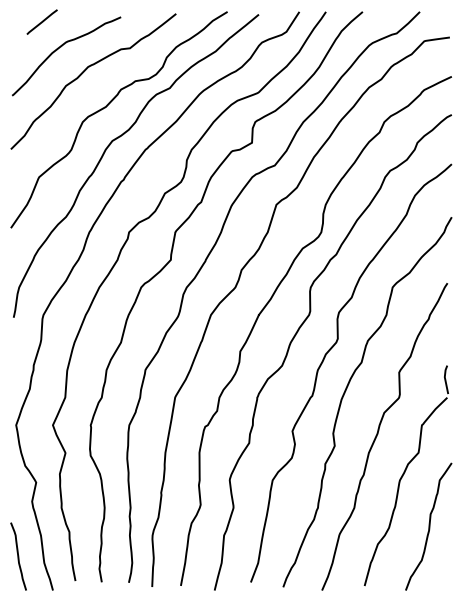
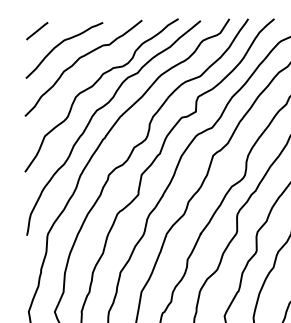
line: (41, 21) -> (36, 30), moved

